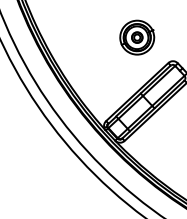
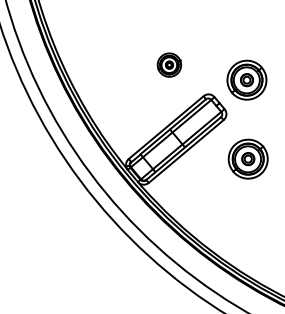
part: (137, 37) -> (169, 64), size x0.6

